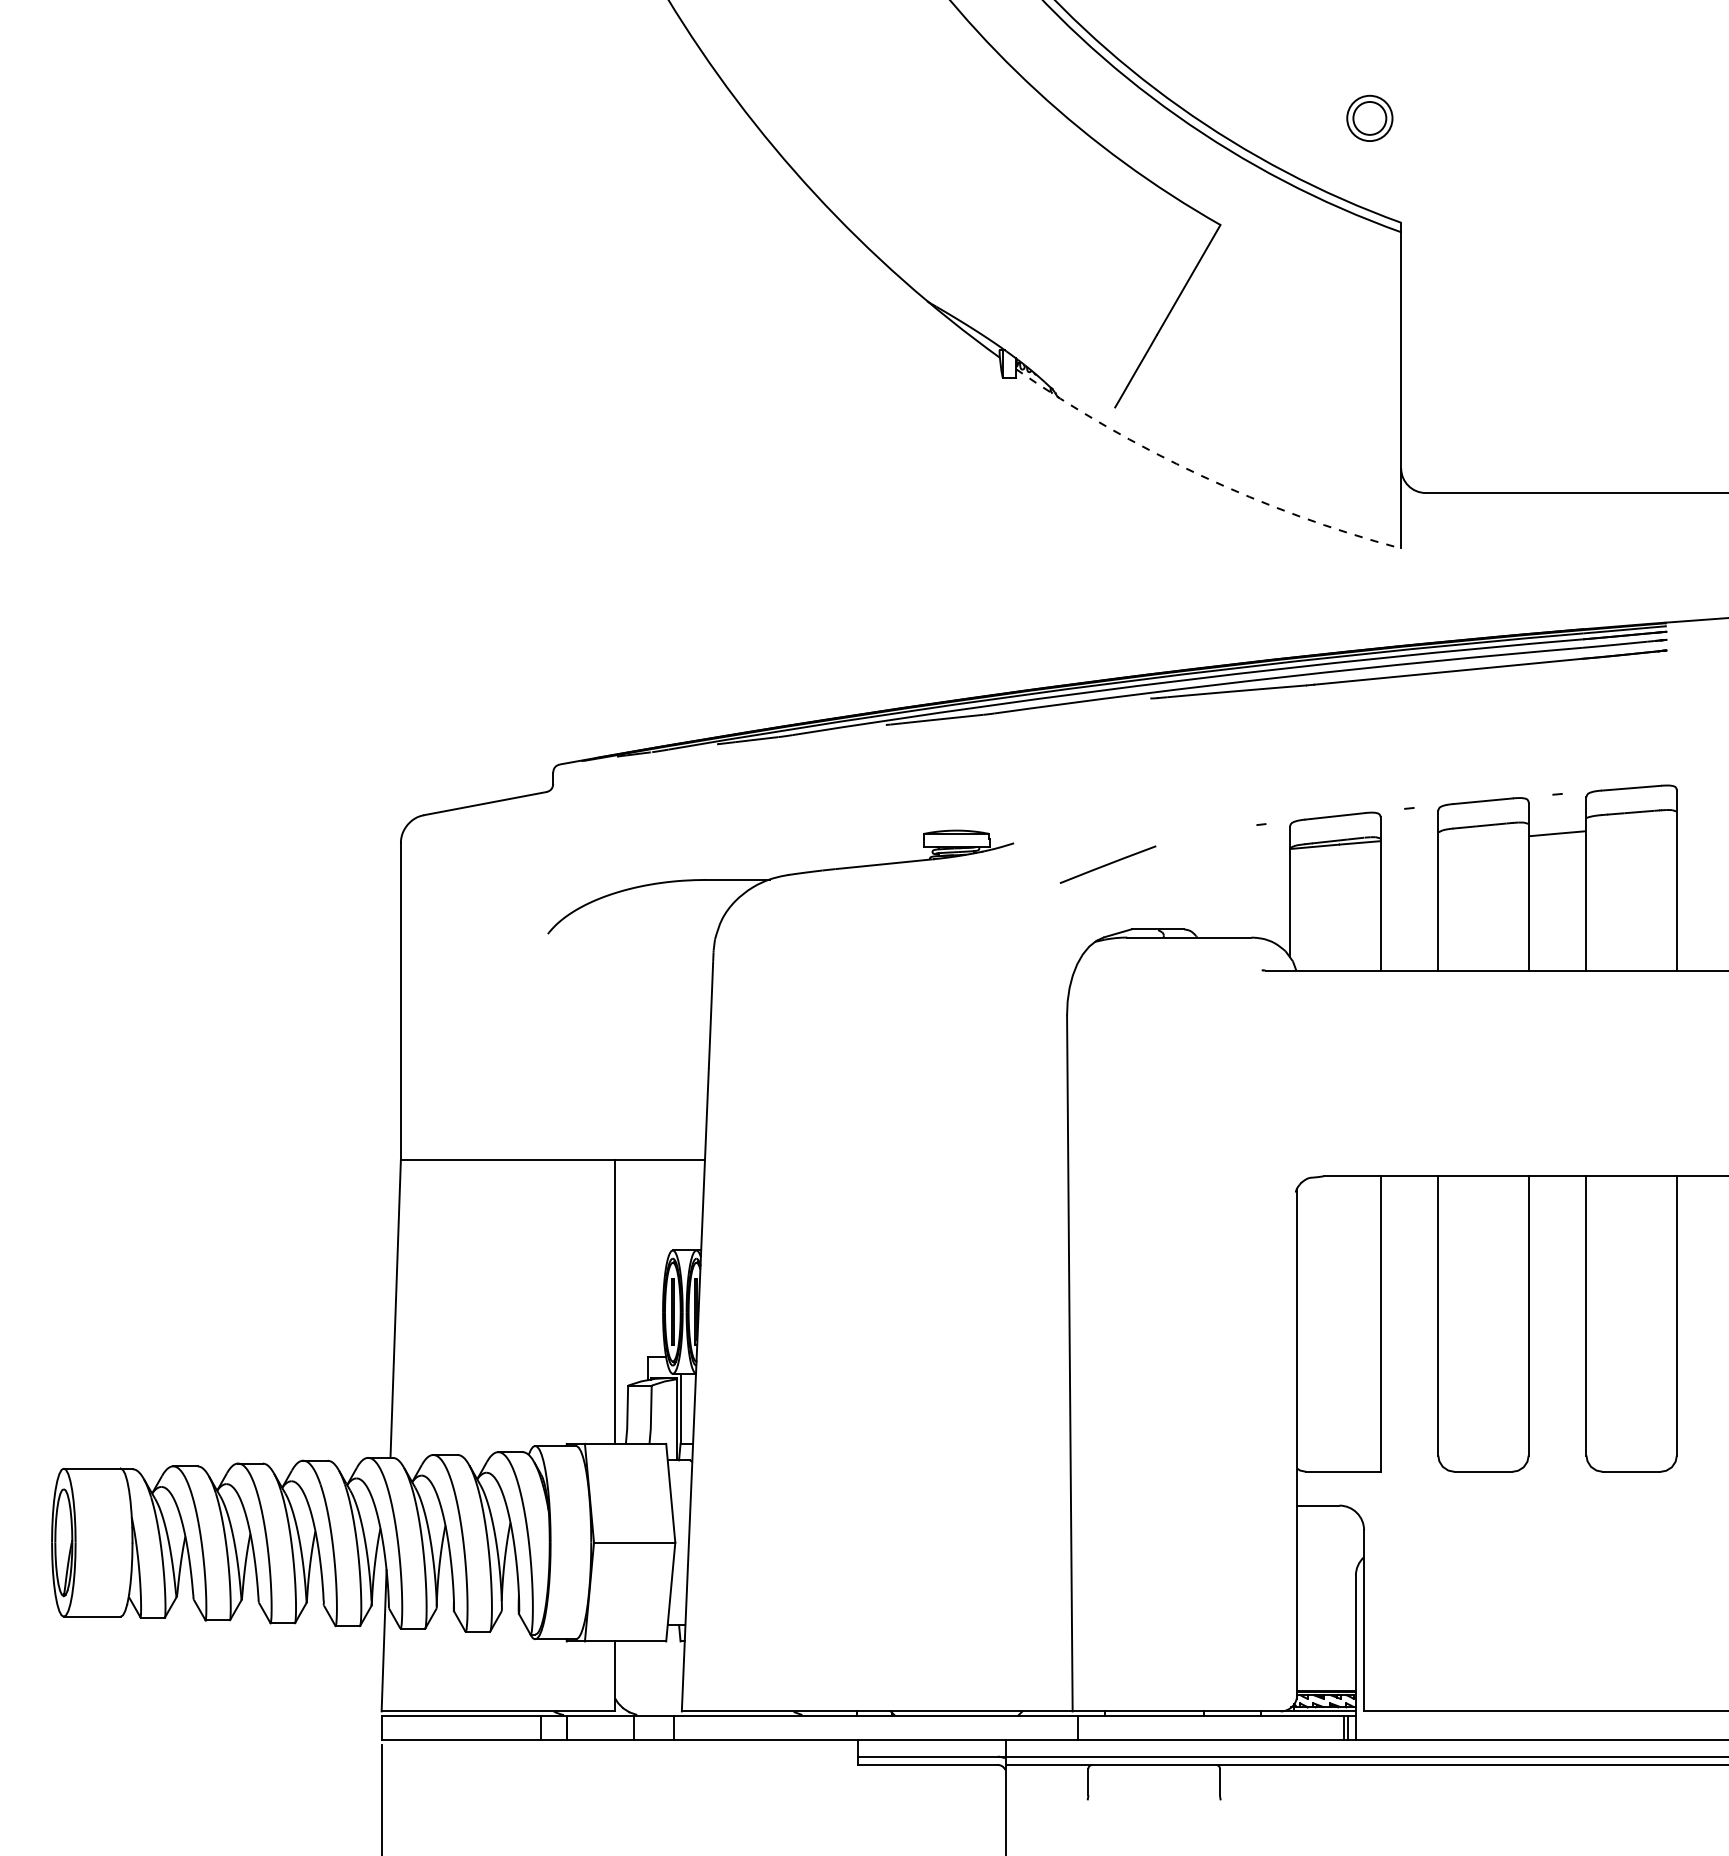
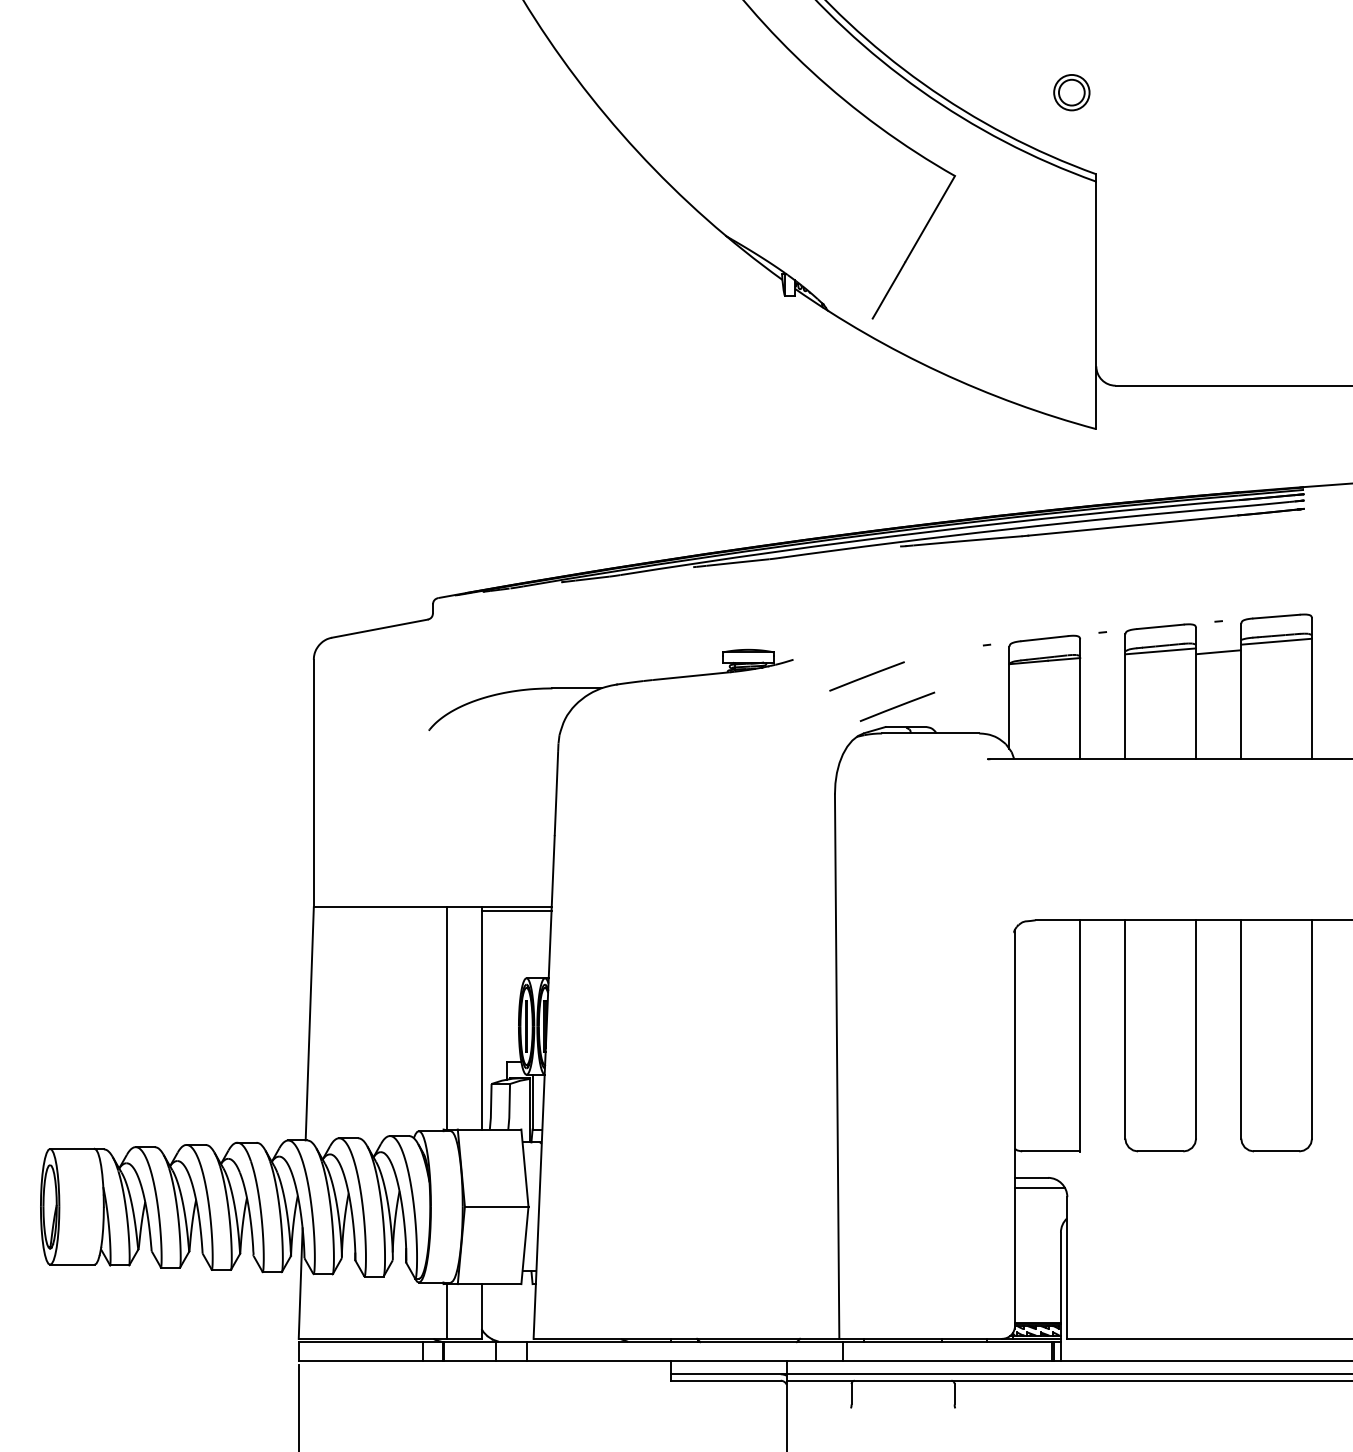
arc: (1200, 475) -> (939, 372), dashed -> solid
line: (1631, 820) -> (1276, 641), added
line: (1483, 832) -> (1160, 651), added
line: (1146, 903) -> (897, 706), added
line: (659, 1163) -> (516, 910), added
line: (571, 1301) -> (447, 1018), added
line: (1328, 1517) -> (1039, 1187), added
line: (571, 1676) -> (447, 1311), added

